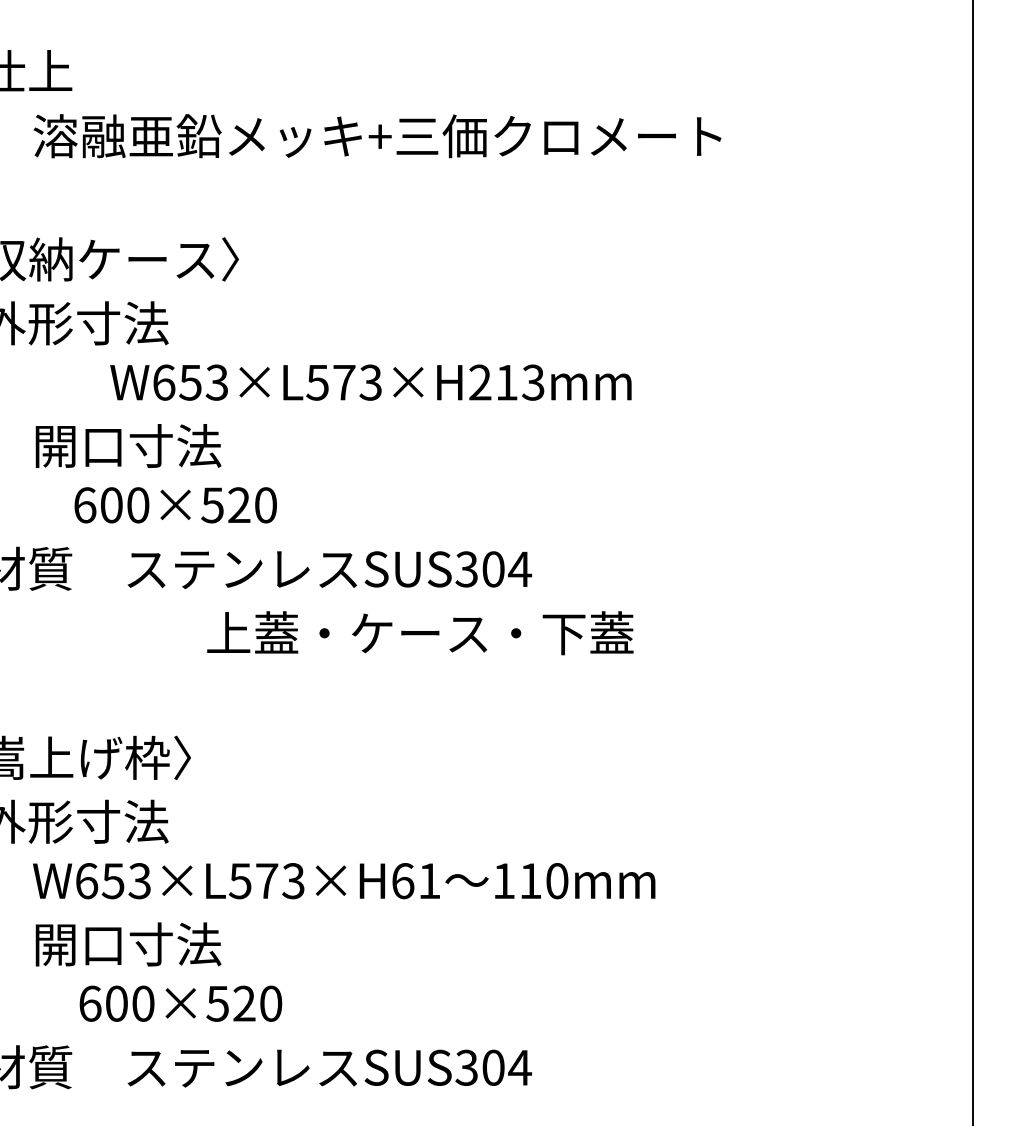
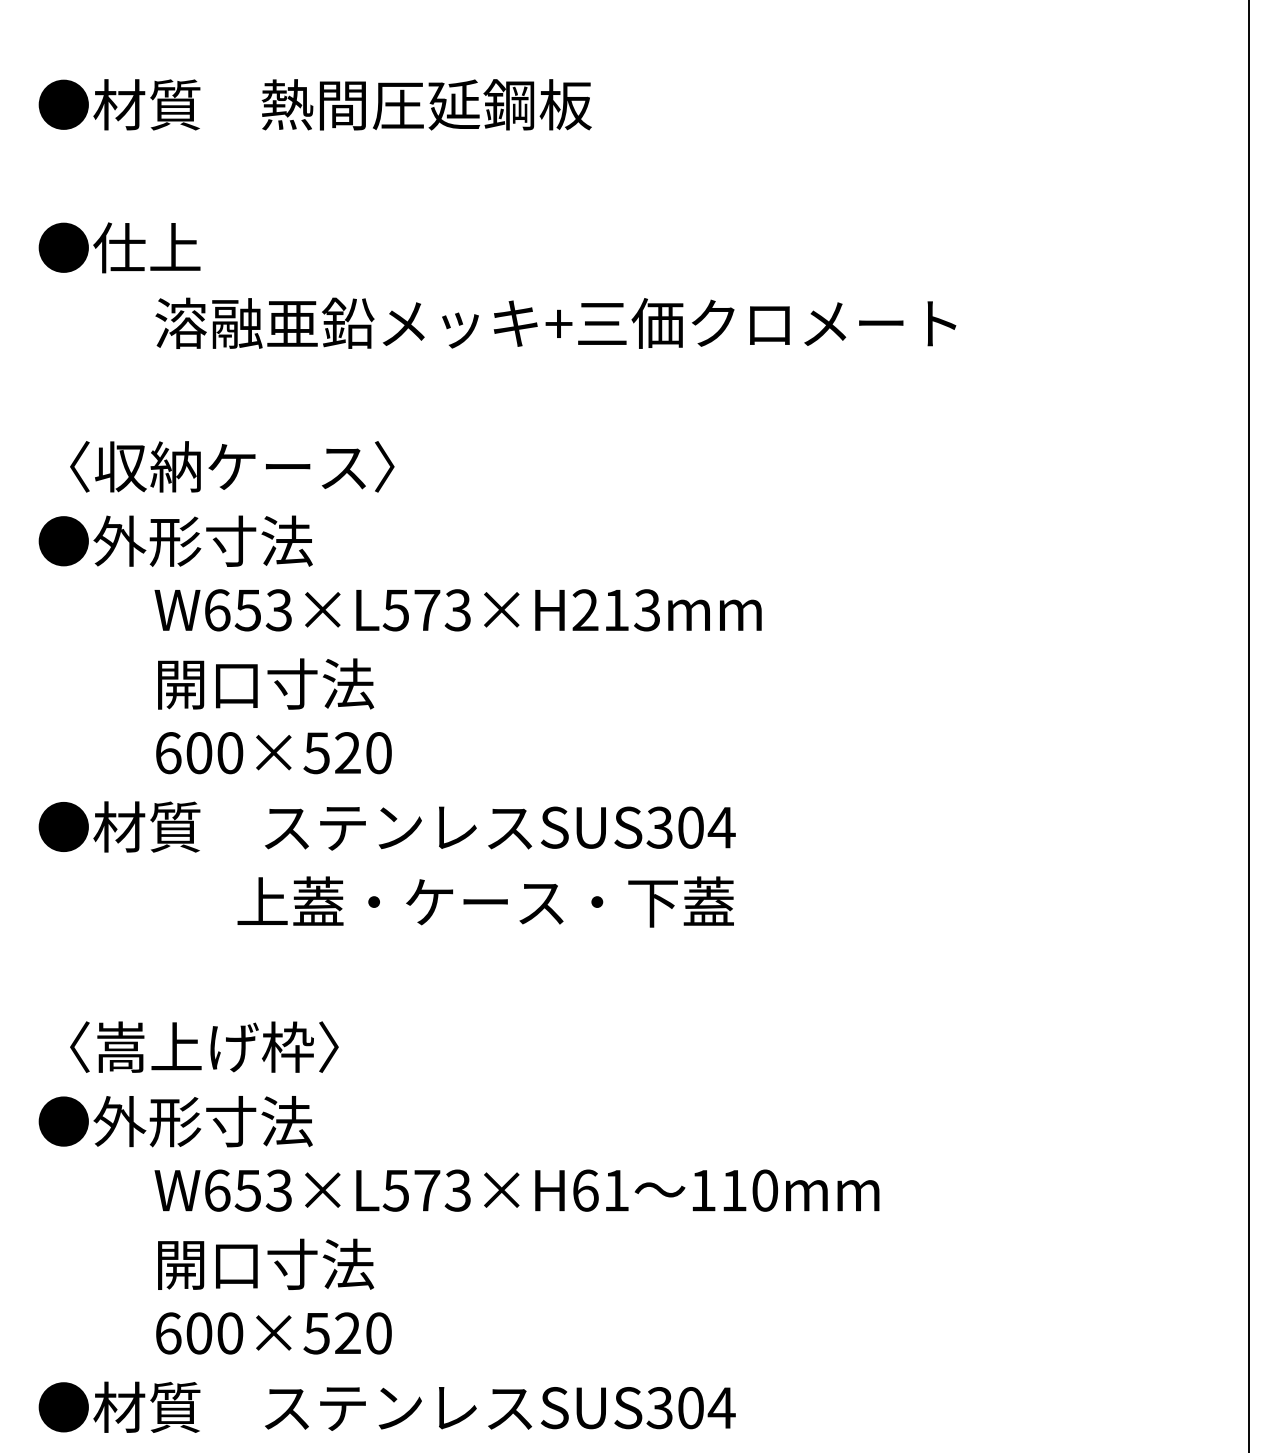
text: (370, 382) -> (457, 610), moved
text: (175, 505) -> (273, 753), moved
text: (420, 632) -> (485, 901), moved
text: (180, 1003) -> (273, 1333), moved

